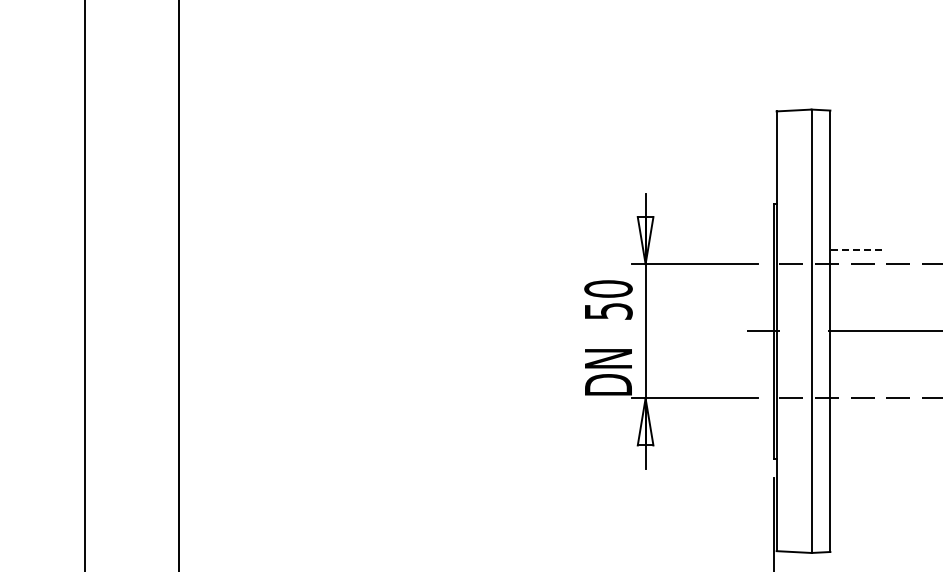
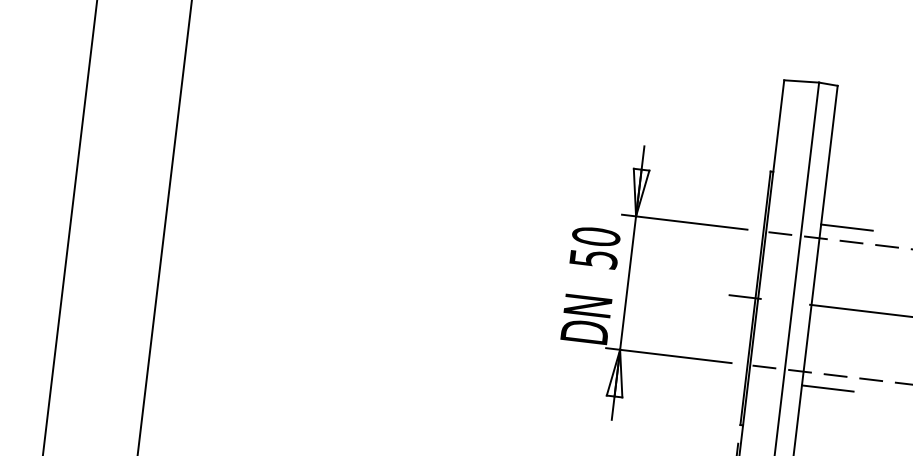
line: (856, 250) -> (847, 227), dashed -> solid
line: (856, 412) -> (827, 388), added

